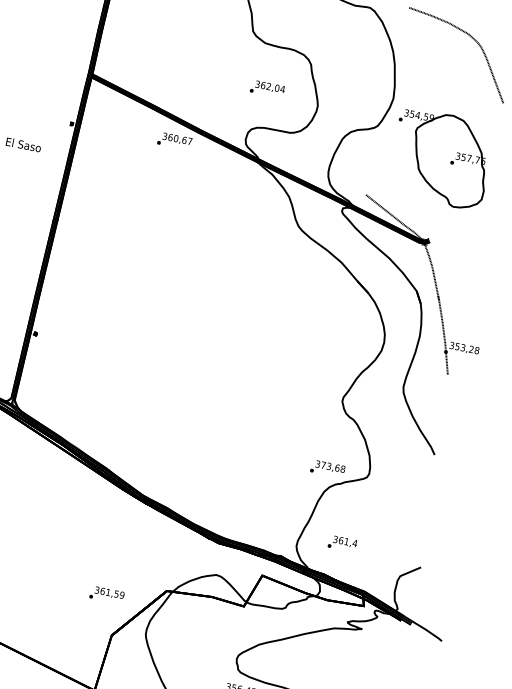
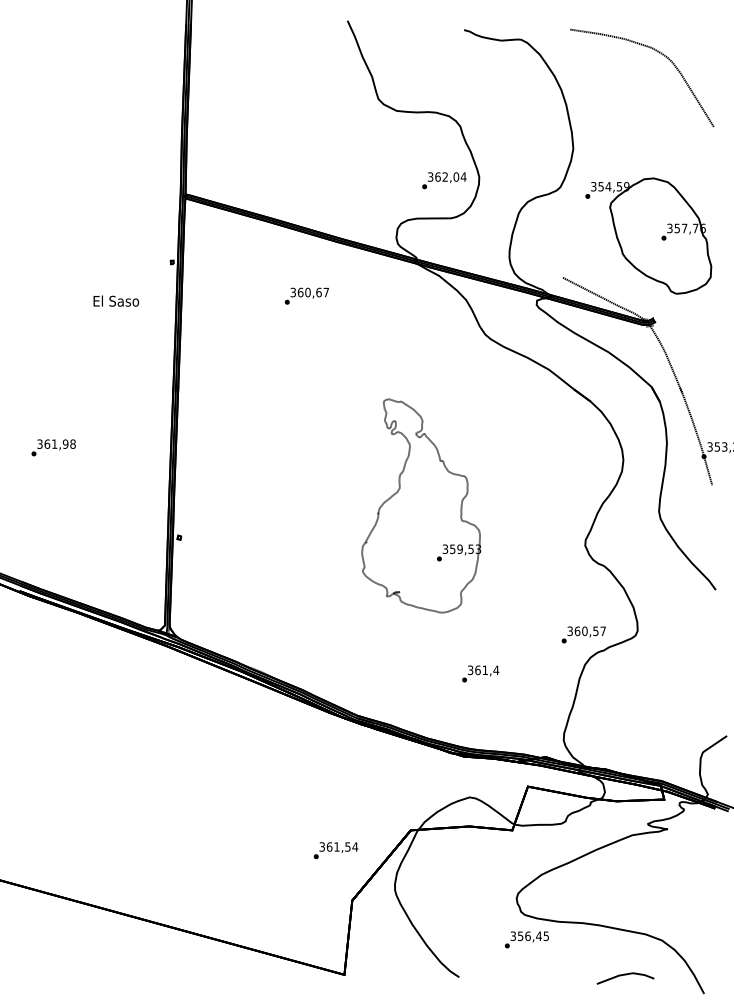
text: (267, 89) -> (444, 180), moved
text: (174, 140) -> (306, 295), moved
part: (440, 158) -> (648, 235), moved
part: (224, 346) -> (421, 505), added
text: (333, 467) -> (590, 631), 373,68 -> 360,57
text: (342, 543) -> (480, 673), moved
text: (122, 594) -> (355, 846), 361,59 -> 361,54

